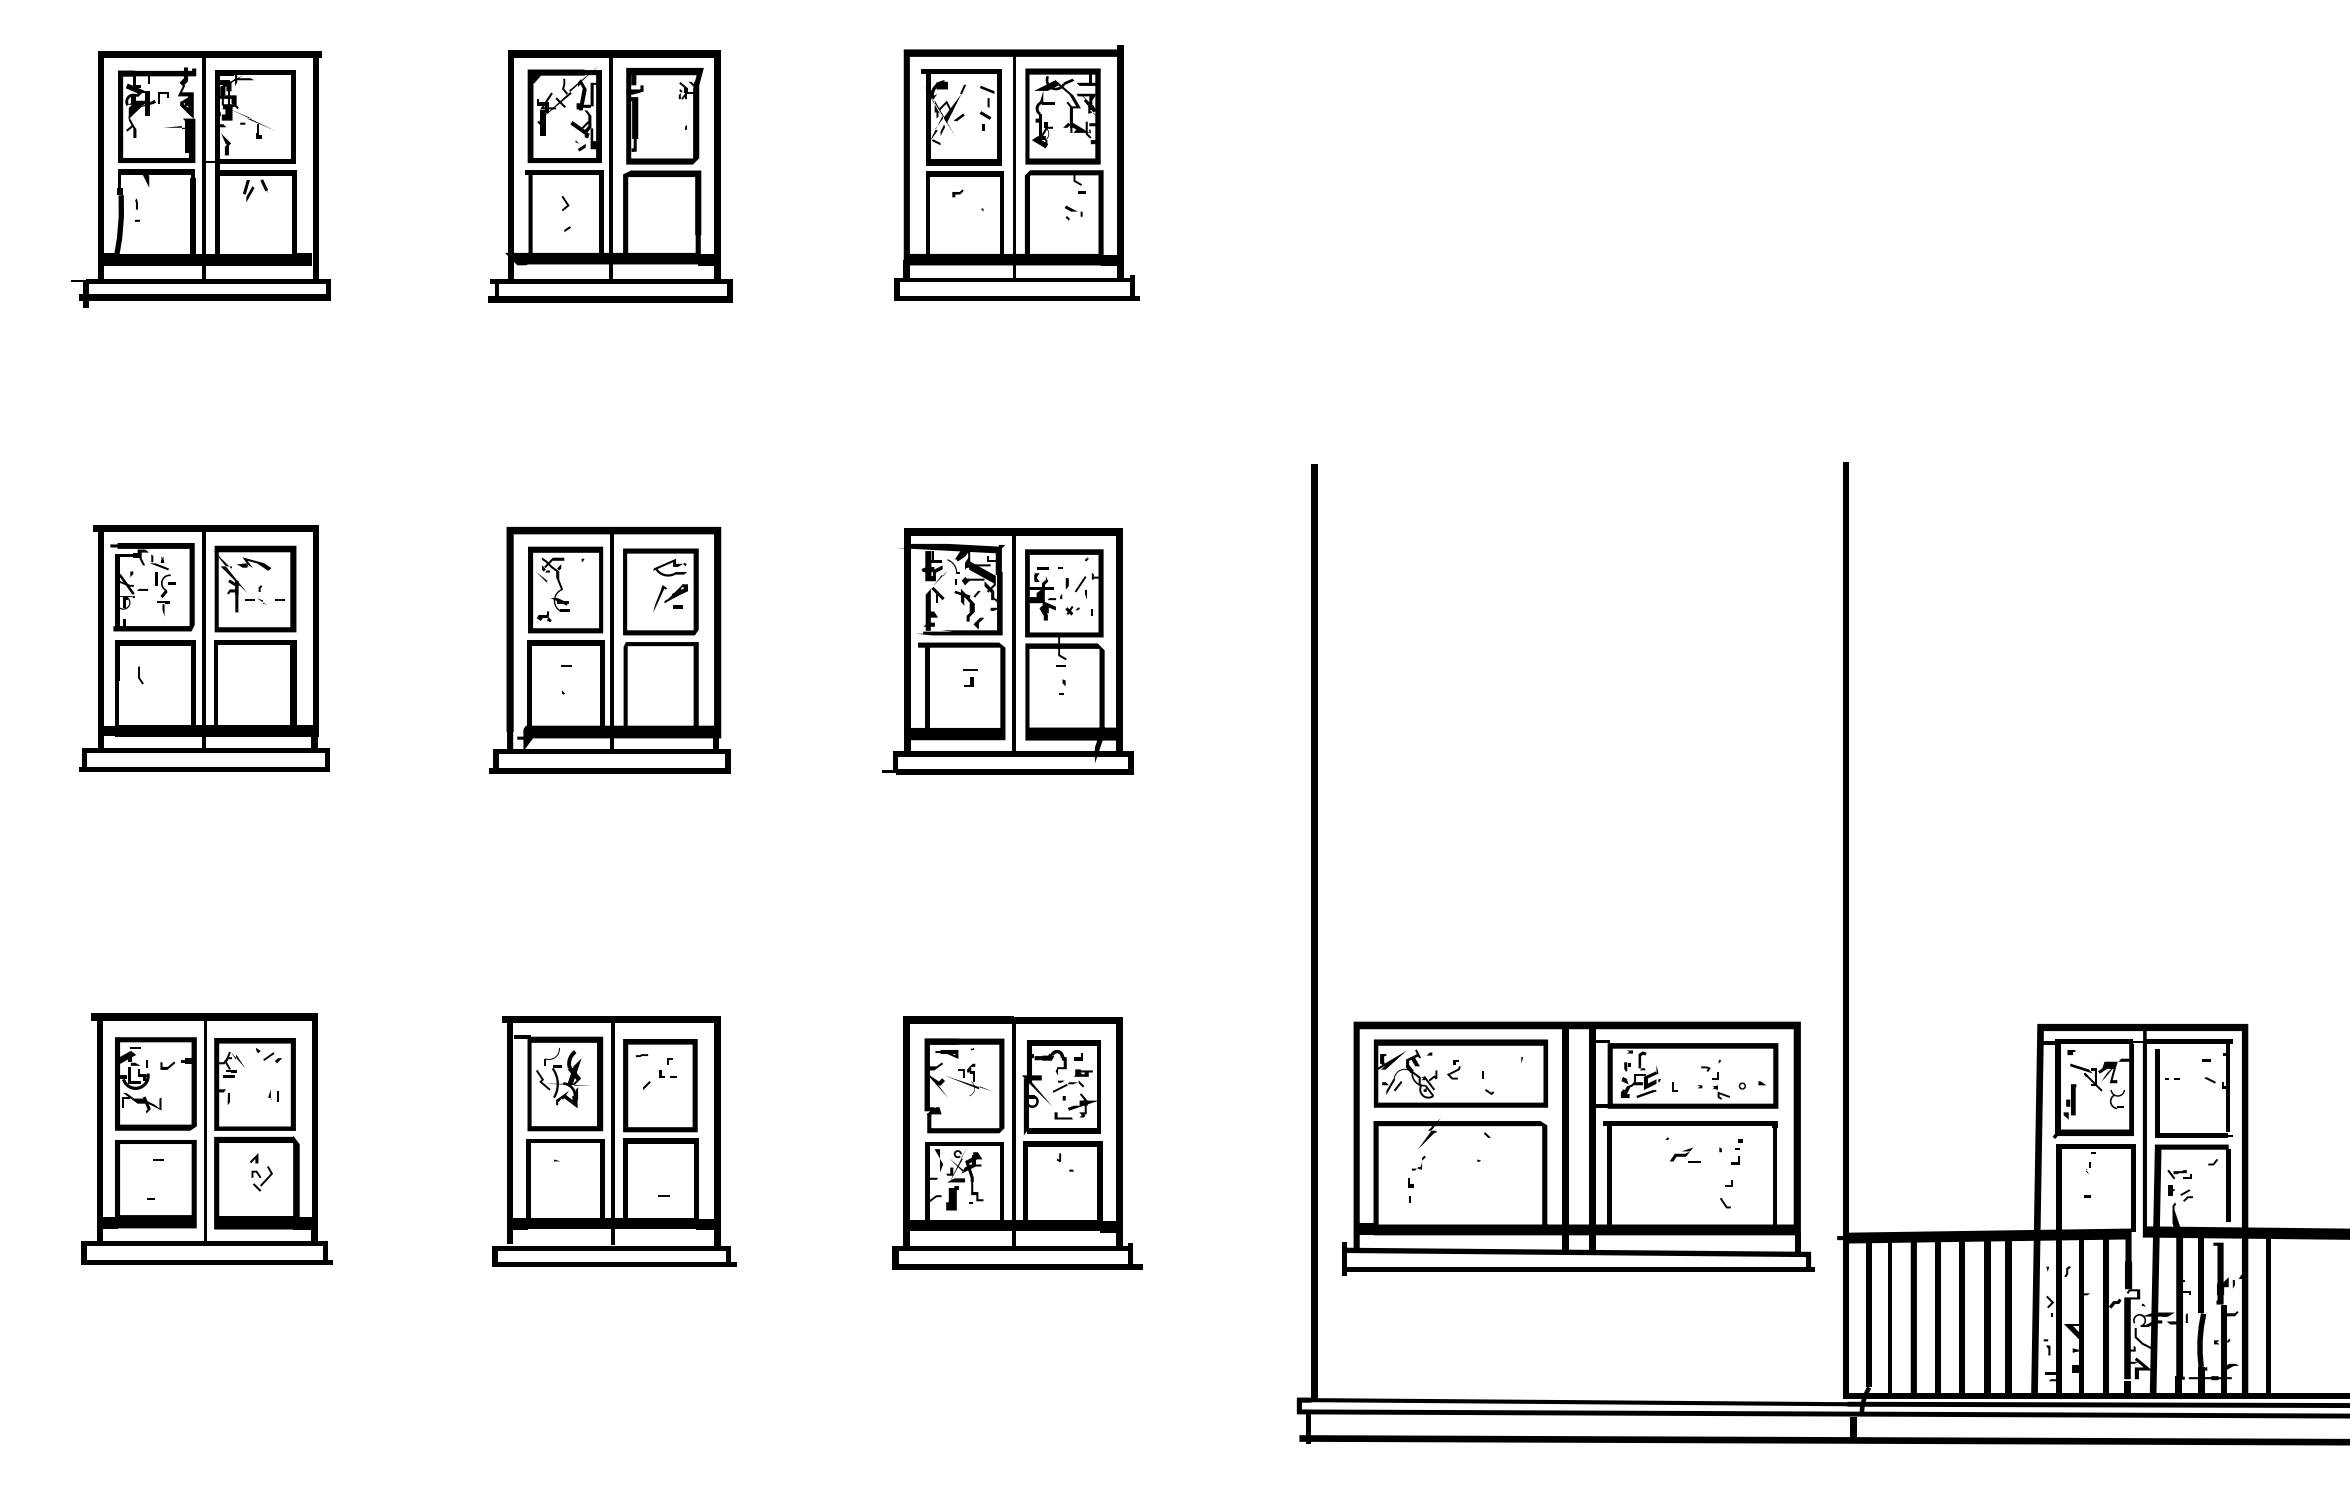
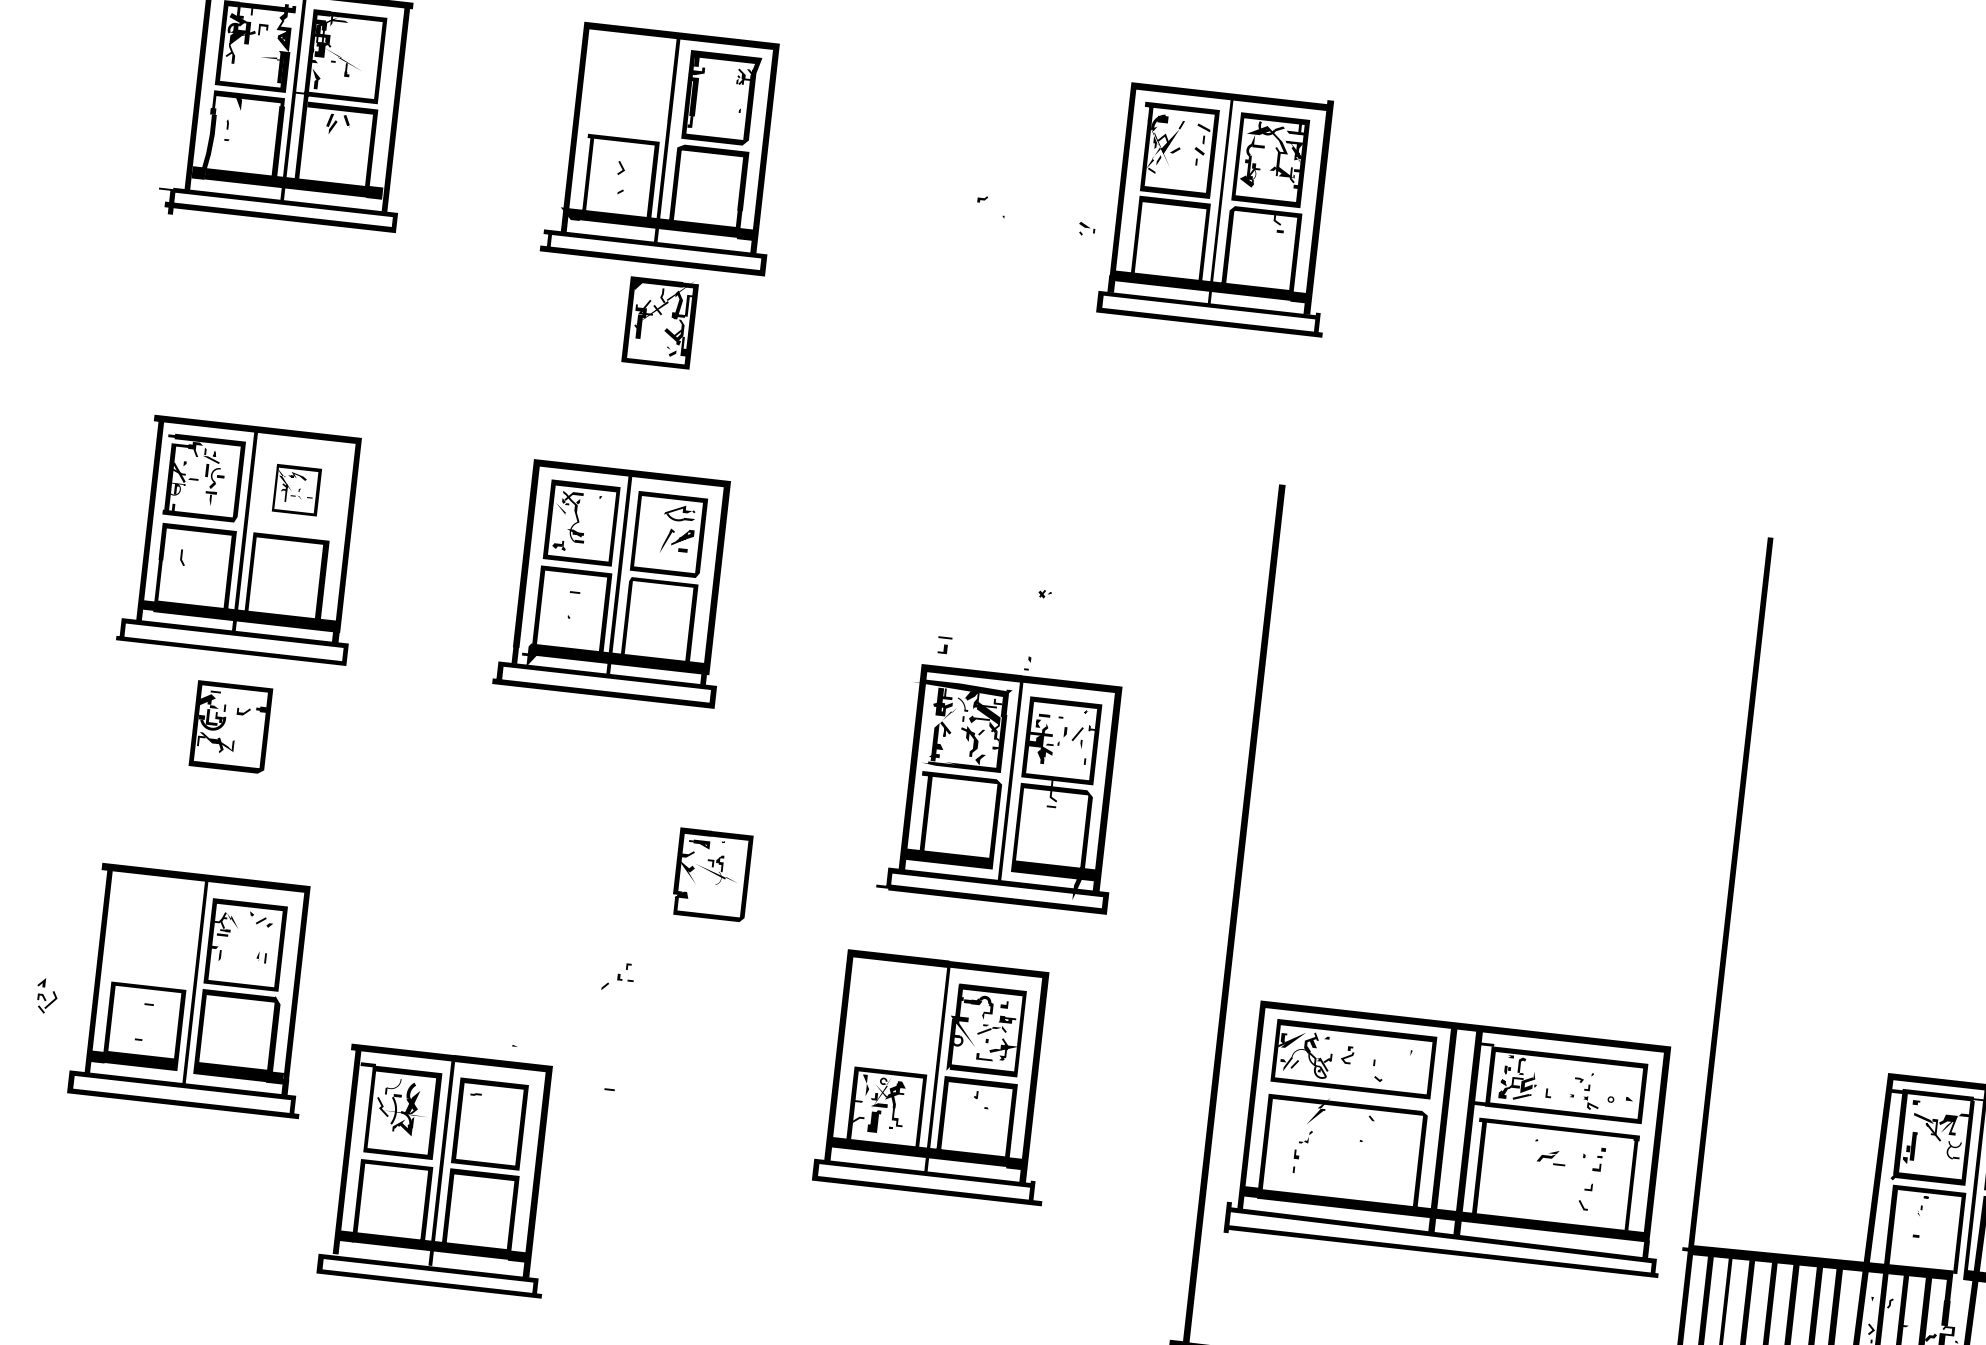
part: (564, 114) -> (660, 321), moved
part: (1016, 172) -> (1222, 206), moved
part: (254, 588) -> (296, 489), size x0.6
part: (1007, 651) -> (1003, 788), moved
part: (155, 1083) -> (230, 726), moved
part: (964, 1085) -> (712, 874), moved
part: (614, 1141) -> (442, 1170), moved
part: (261, 1172) -> (47, 996), moved

